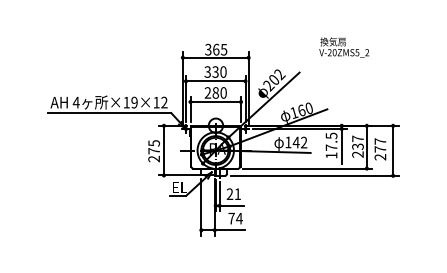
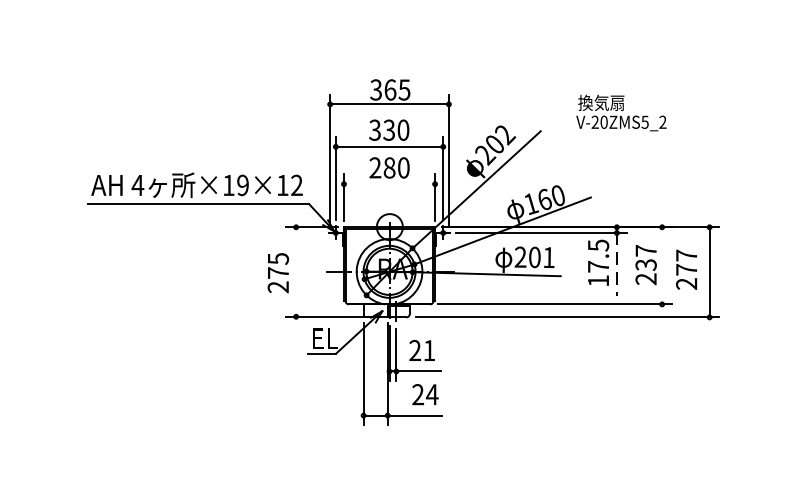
text: (344, 47) -> (621, 112), moved
line: (215, 101) -> (389, 183), removed
text: (296, 142) -> (535, 257), 142 -> 201
line: (341, 146) -> (616, 264), solid -> dashed
line: (366, 147) -> (661, 266), removed
line: (164, 150) -> (297, 271), removed
text: (231, 218) -> (417, 394), 74 -> 24

